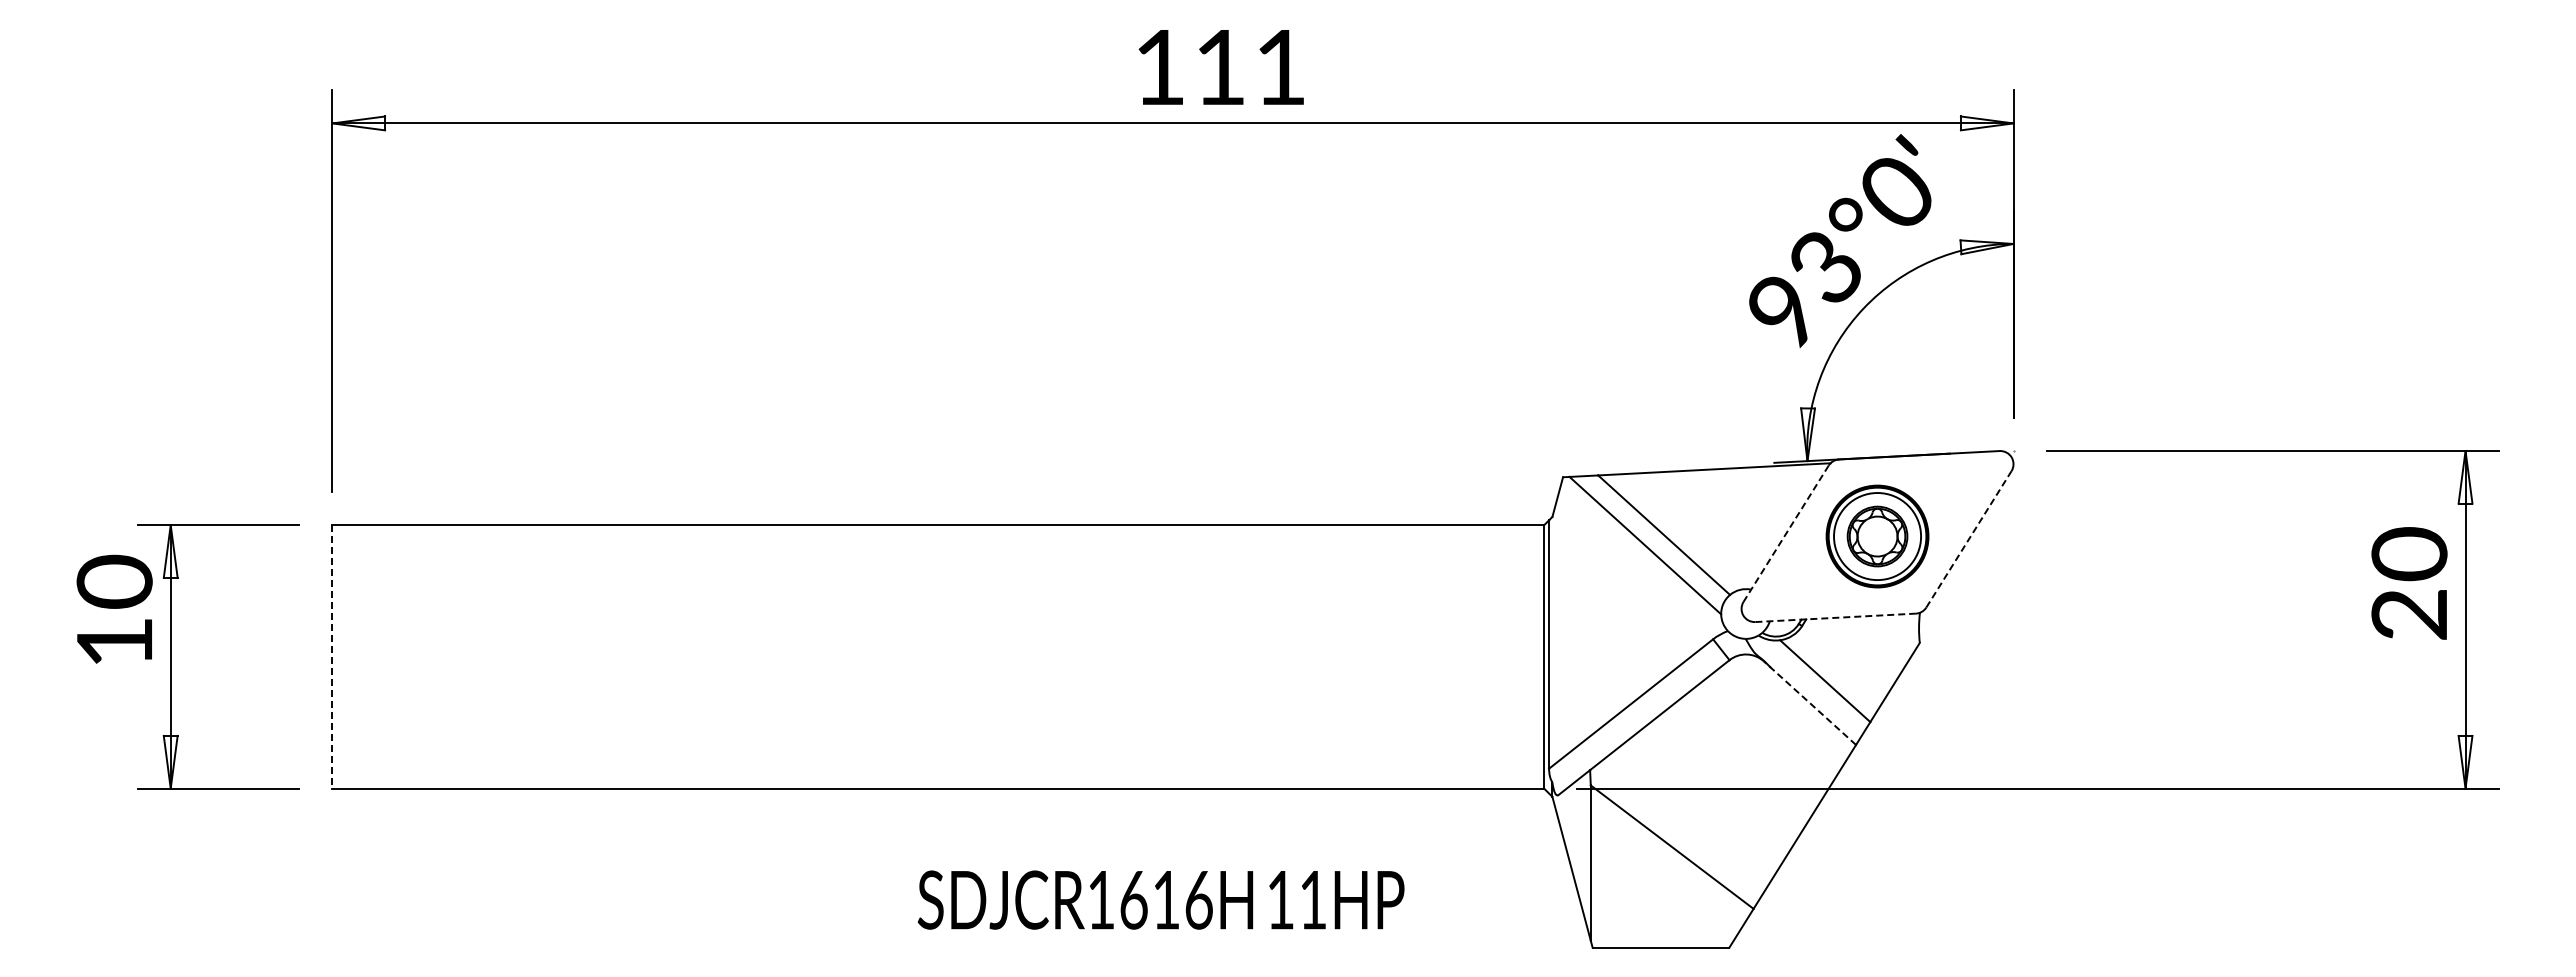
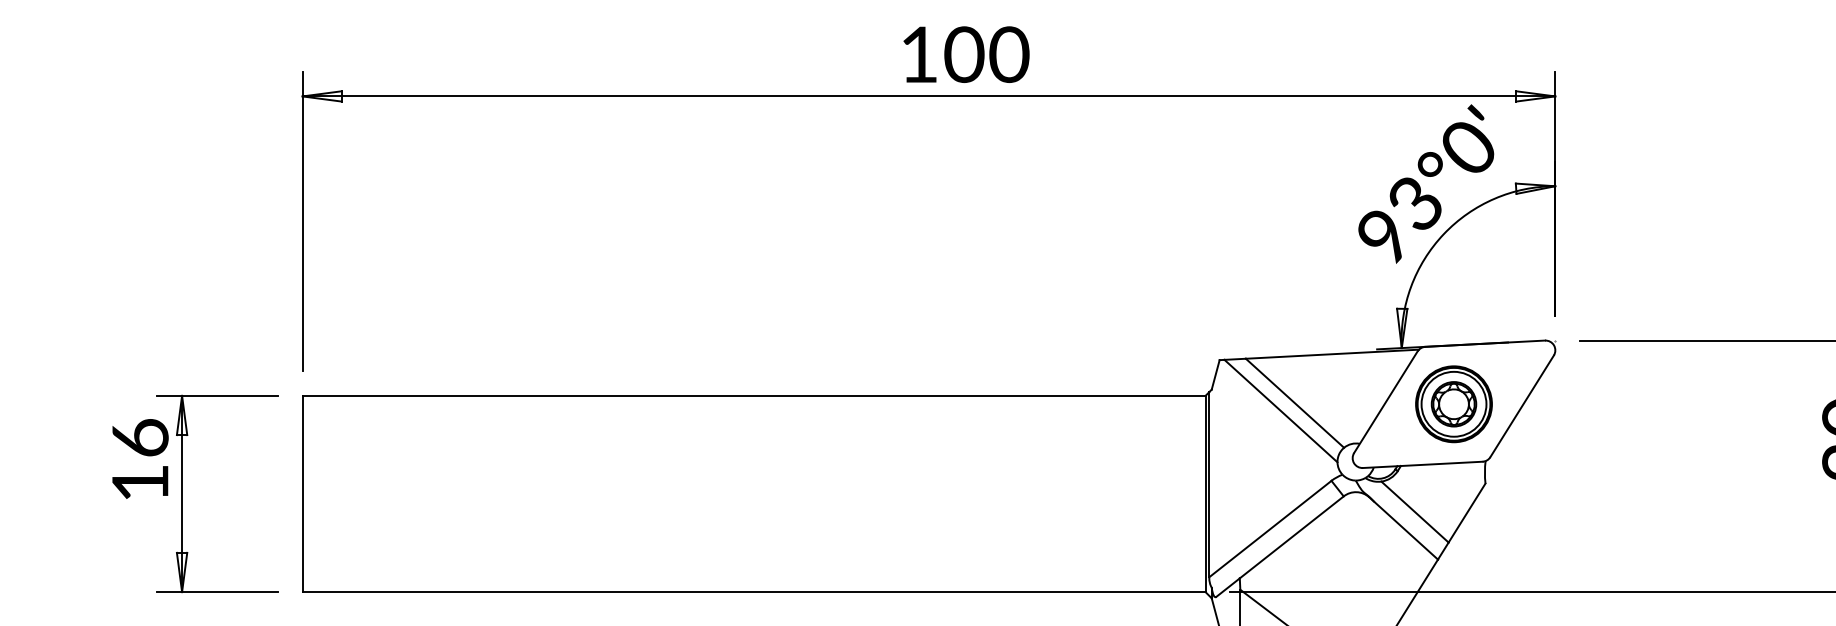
text: (1250, 67) -> (986, 54), 111 -> 100
line: (1785, 534) -> (1385, 402), dashed -> solid
line: (1969, 538) -> (1522, 405), dashed -> solid
text: (114, 581) -> (140, 437), 10 -> 16
line: (1836, 617) -> (1423, 464), dashed -> solid
line: (332, 656) -> (302, 493), dashed -> solid
line: (1809, 702) -> (1403, 527), dashed -> solid

